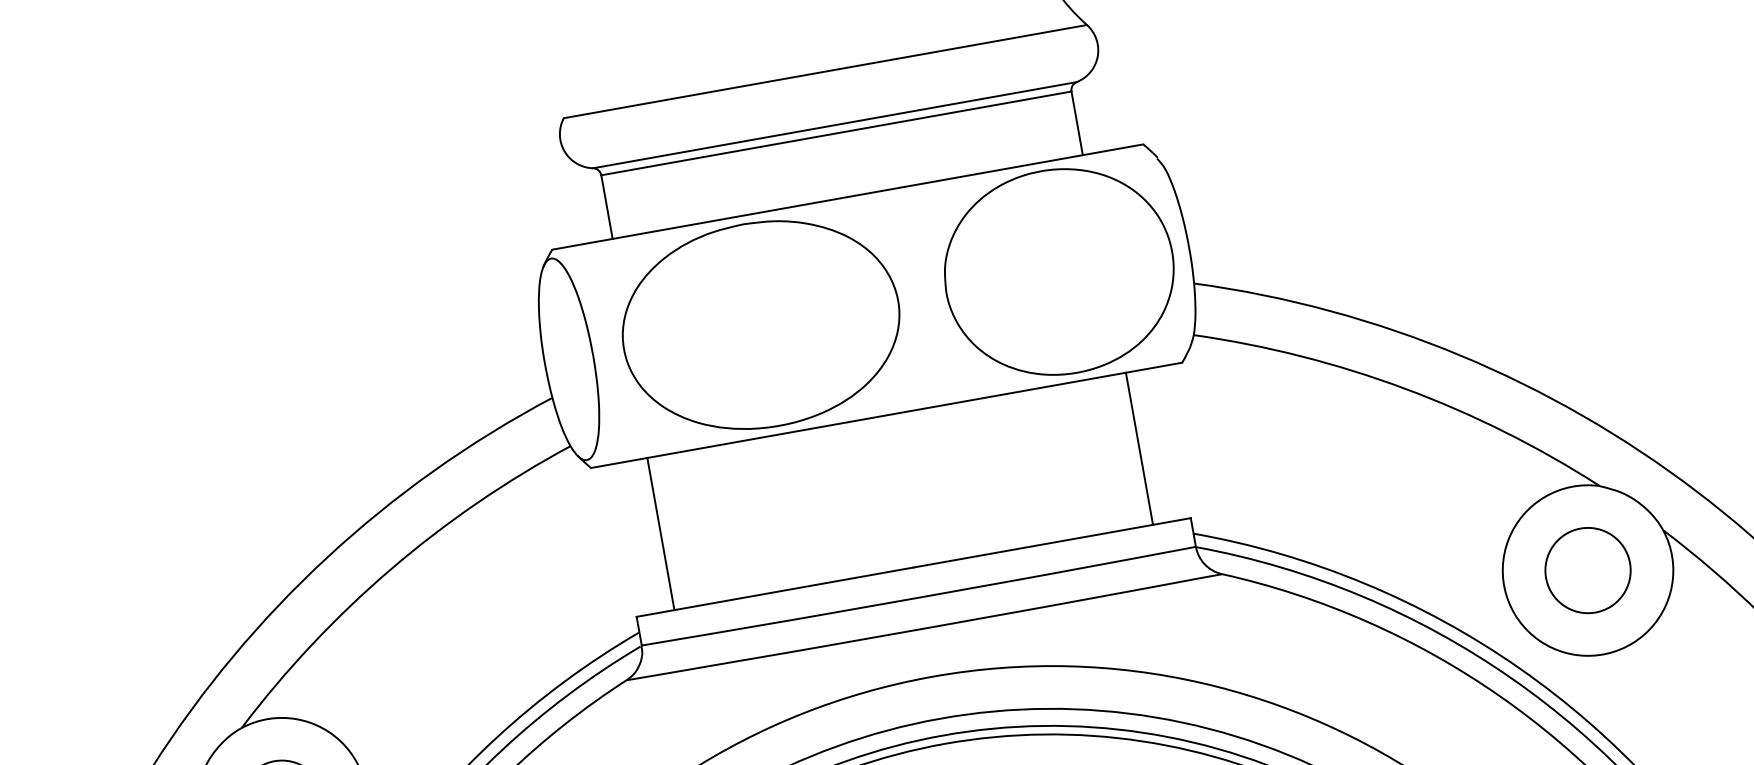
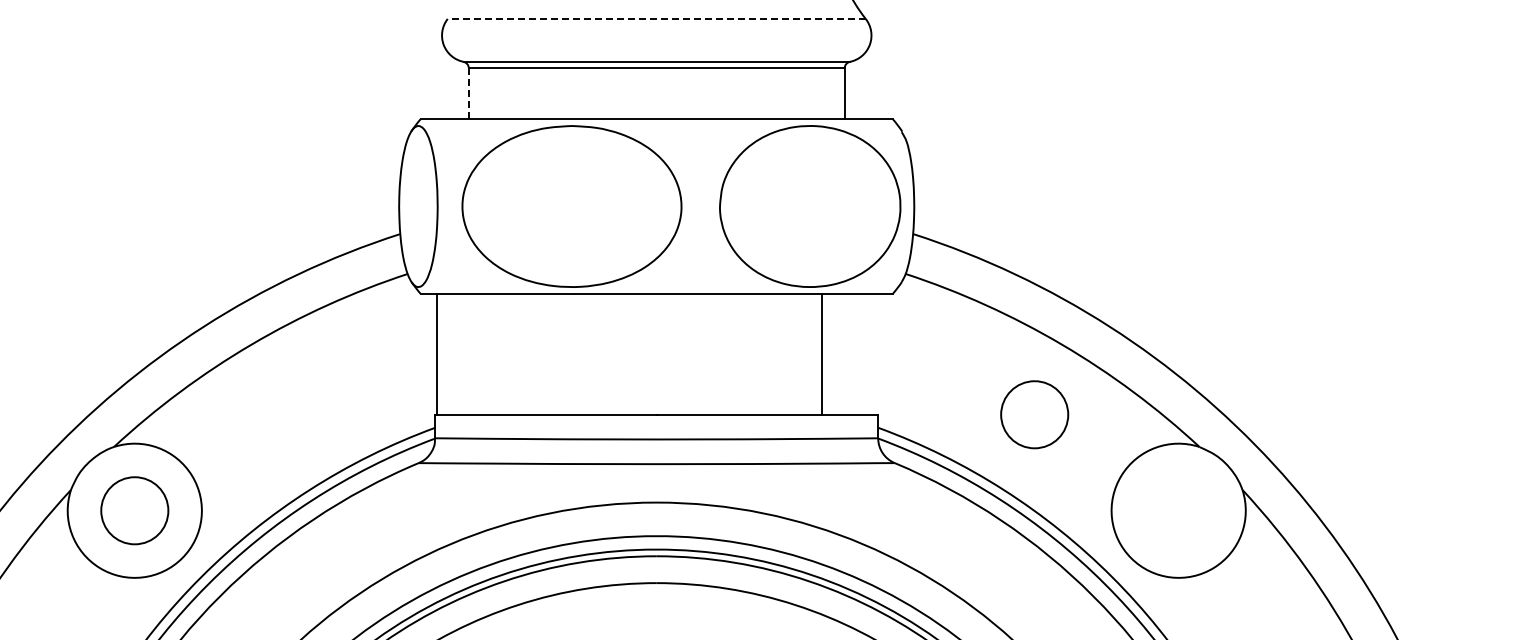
line: (825, 72) -> (656, 19), solid -> dashed
line: (606, 207) -> (468, 94), solid -> dashed
line: (1140, 448) -> (822, 354), moved
line: (660, 533) -> (436, 354), moved
circle: (1587, 570) -> (1034, 414), moved

